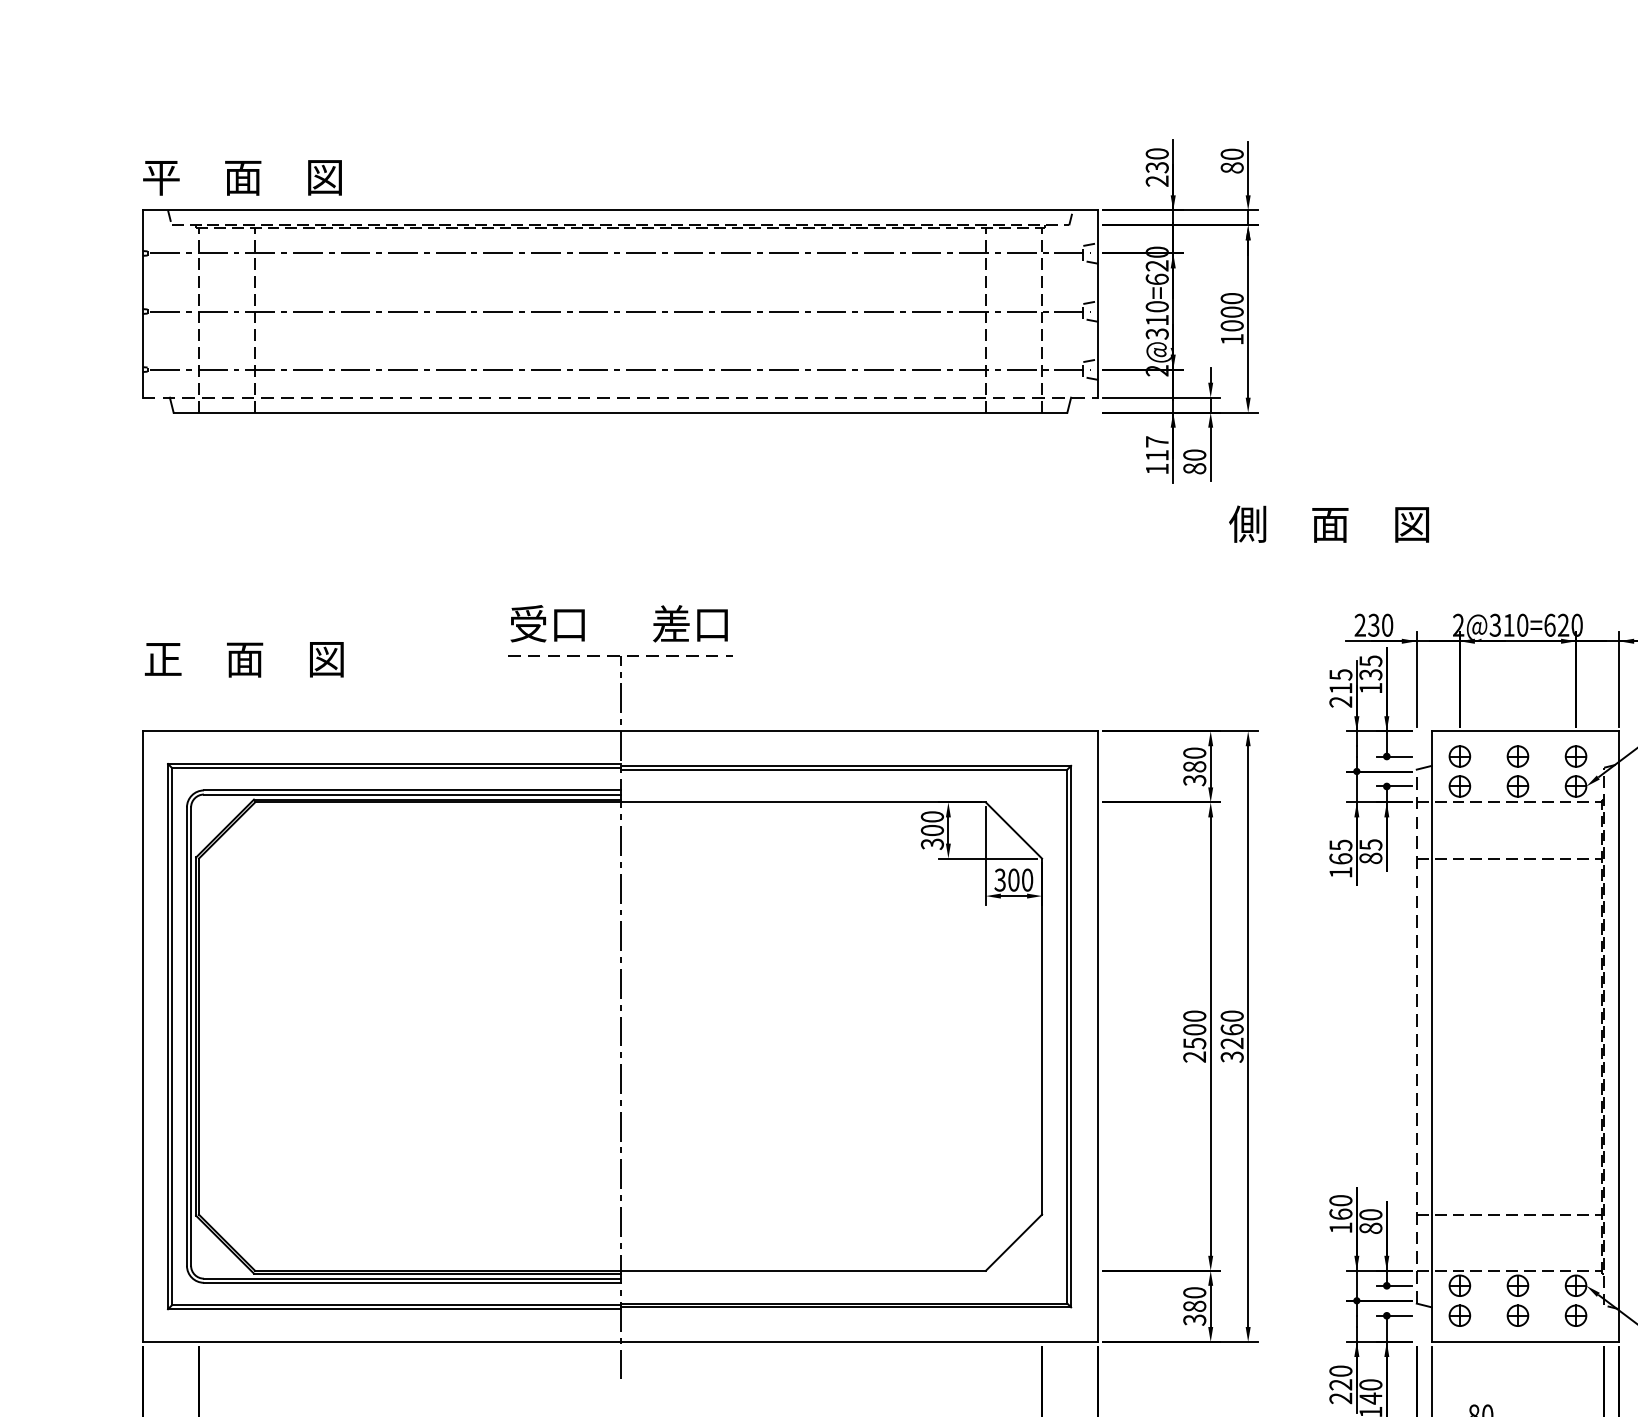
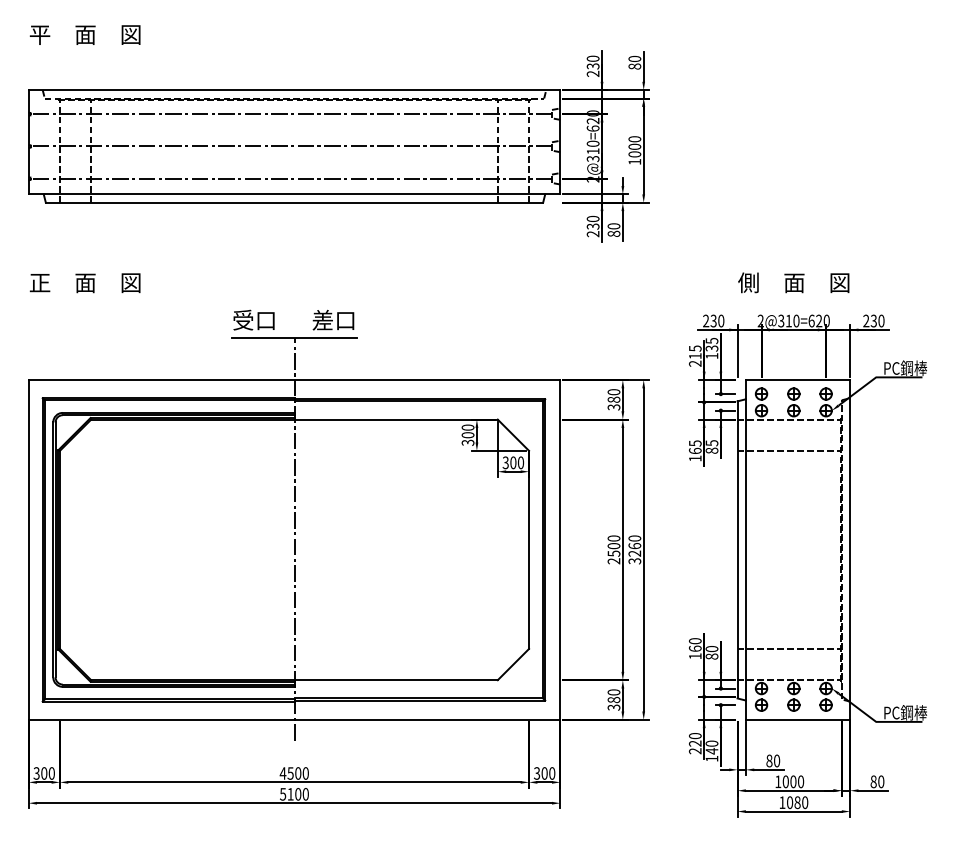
text: (241, 176) -> (84, 34), moved
line: (620, 397) -> (294, 194), dashed -> solid
text: (1156, 455) -> (592, 226), 117 -> 230
text: (1328, 523) -> (793, 282), moved
line: (620, 656) -> (294, 338), dashed -> solid
text: (243, 660) -> (84, 283), moved
line: (1416, 1035) -> (737, 549), dashed -> solid

